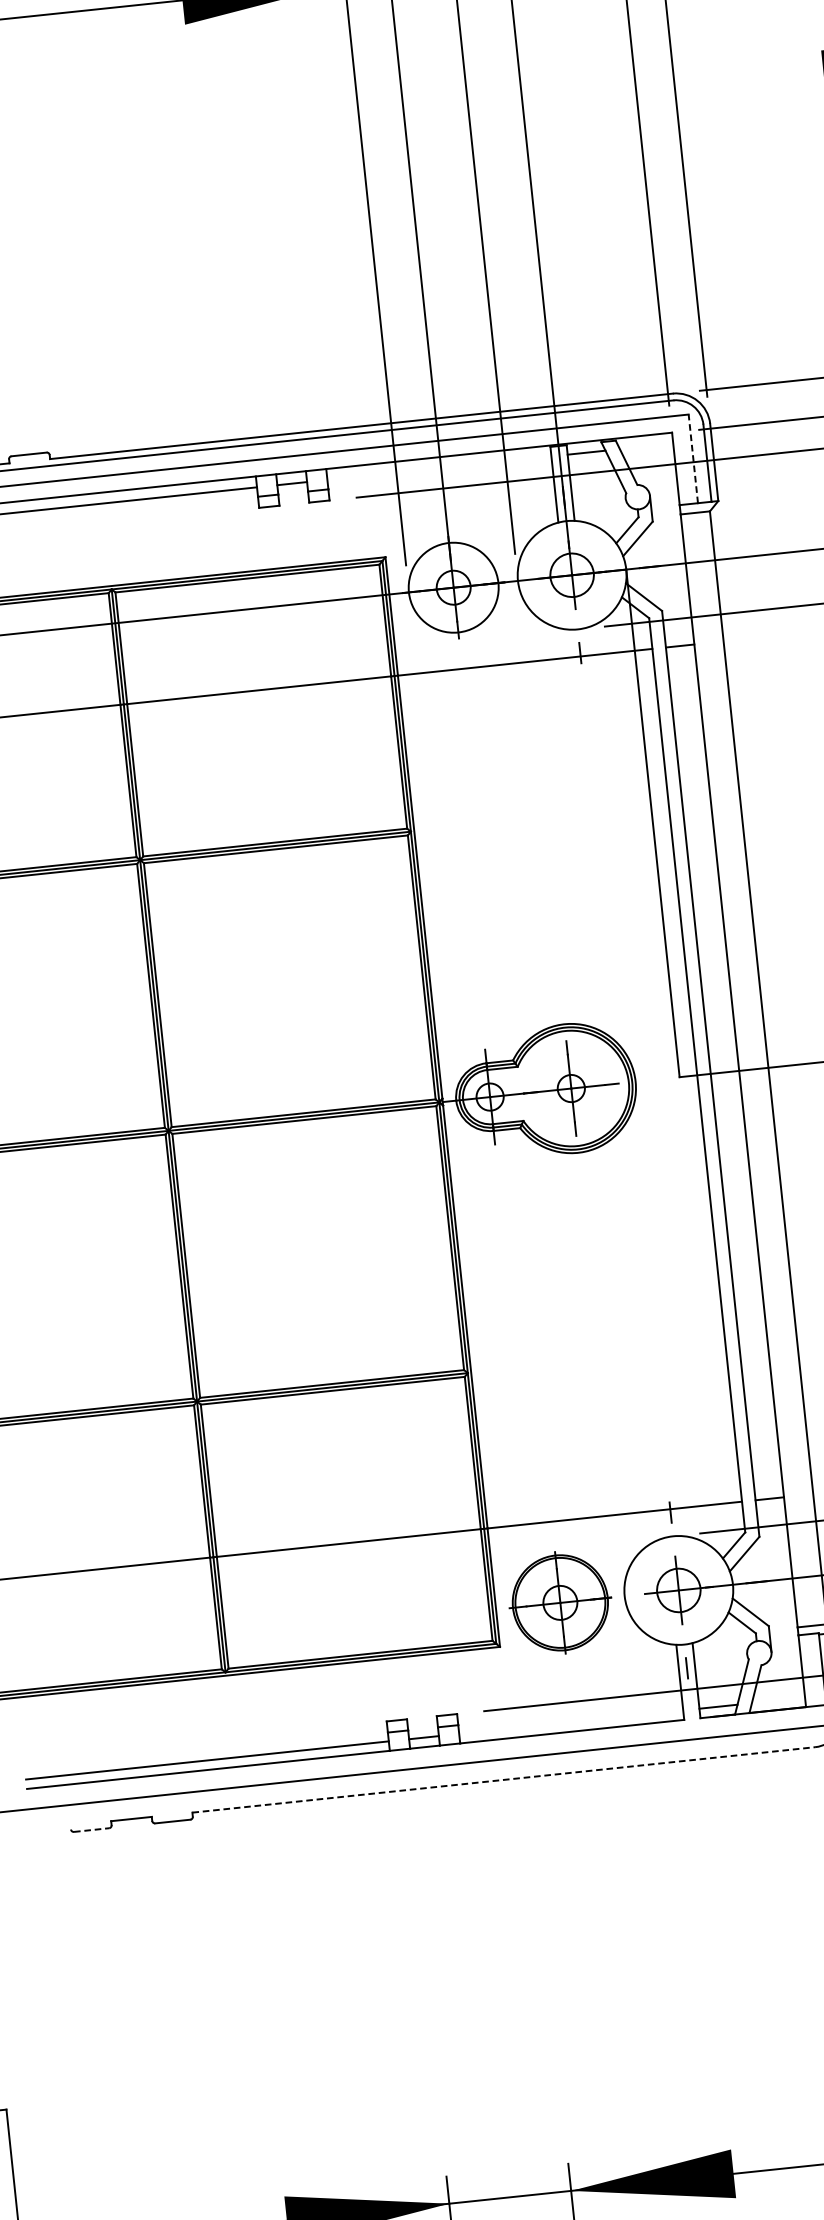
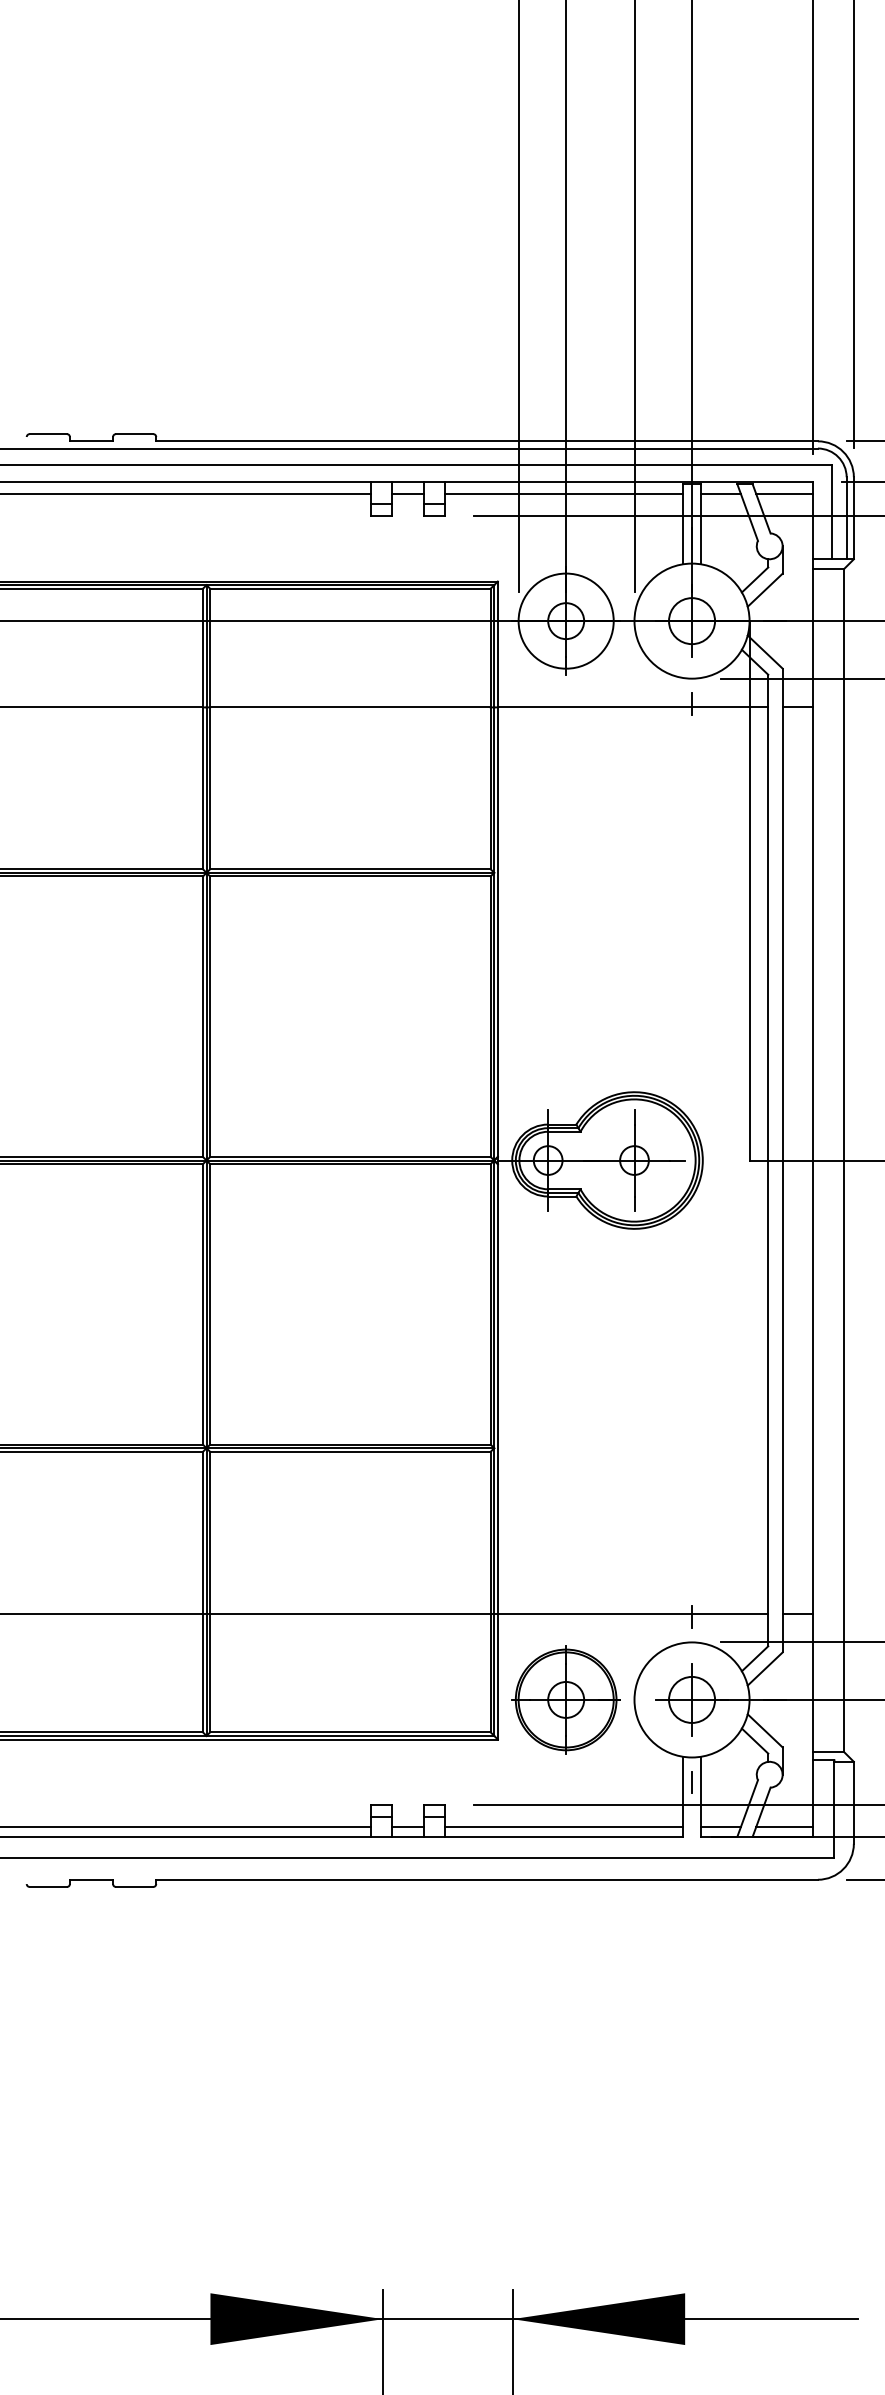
line: (646, 446) -> (784, 493), added
line: (693, 458) -> (832, 511), dashed -> solid
line: (439, 467) -> (564, 493), added
line: (778, 1700) -> (784, 1826), added
line: (571, 1722) -> (564, 1826), added
line: (504, 1779) -> (487, 1879), dashed -> solid
line: (91, 1829) -> (48, 1886), dashed -> solid

